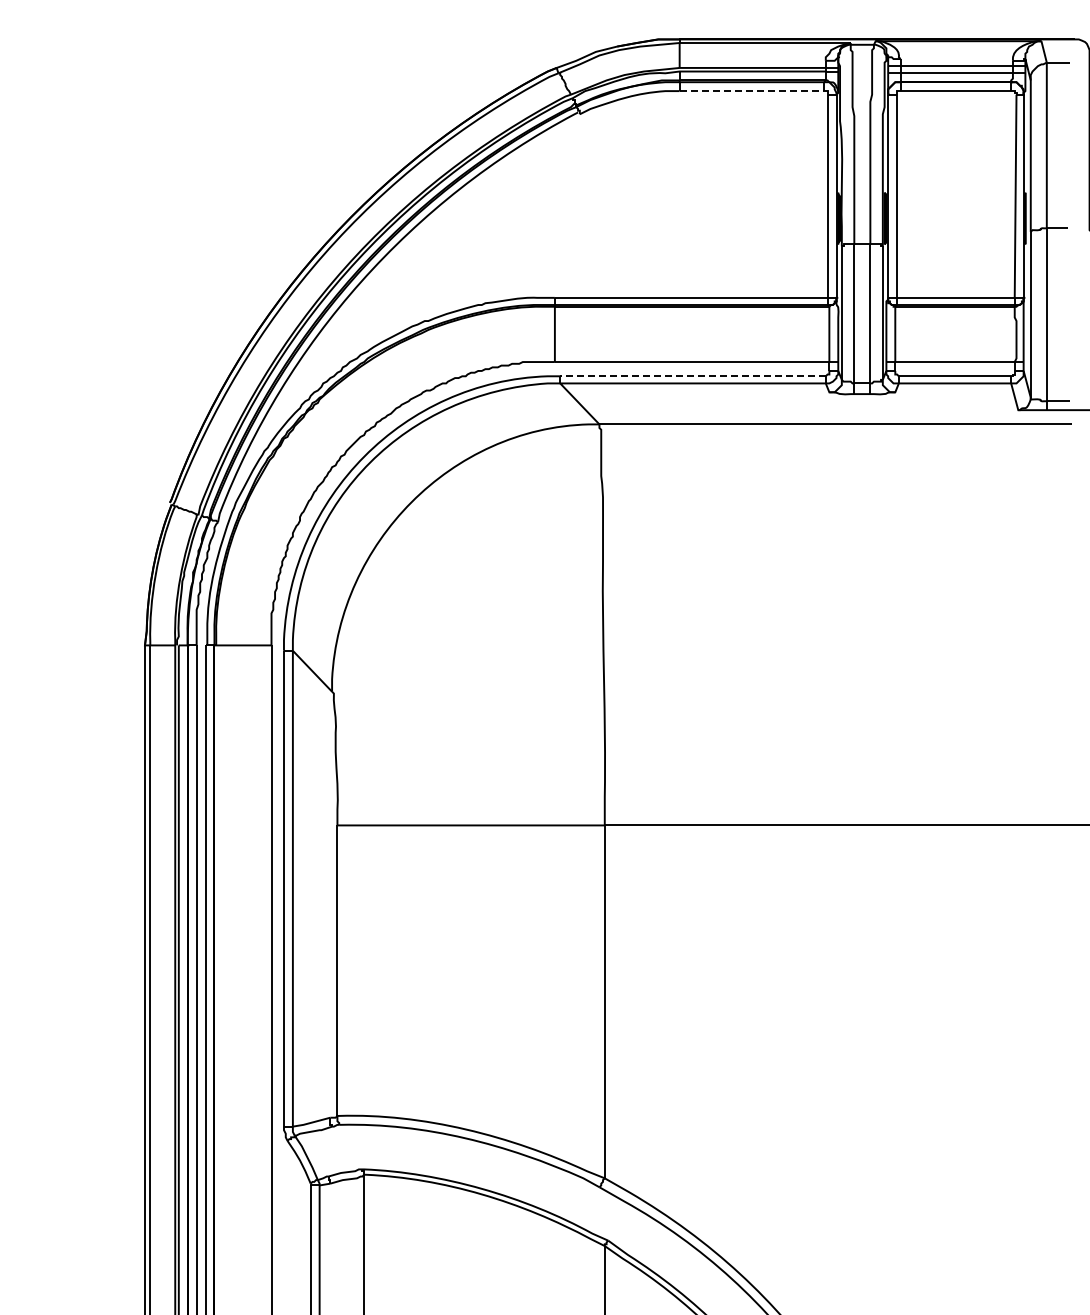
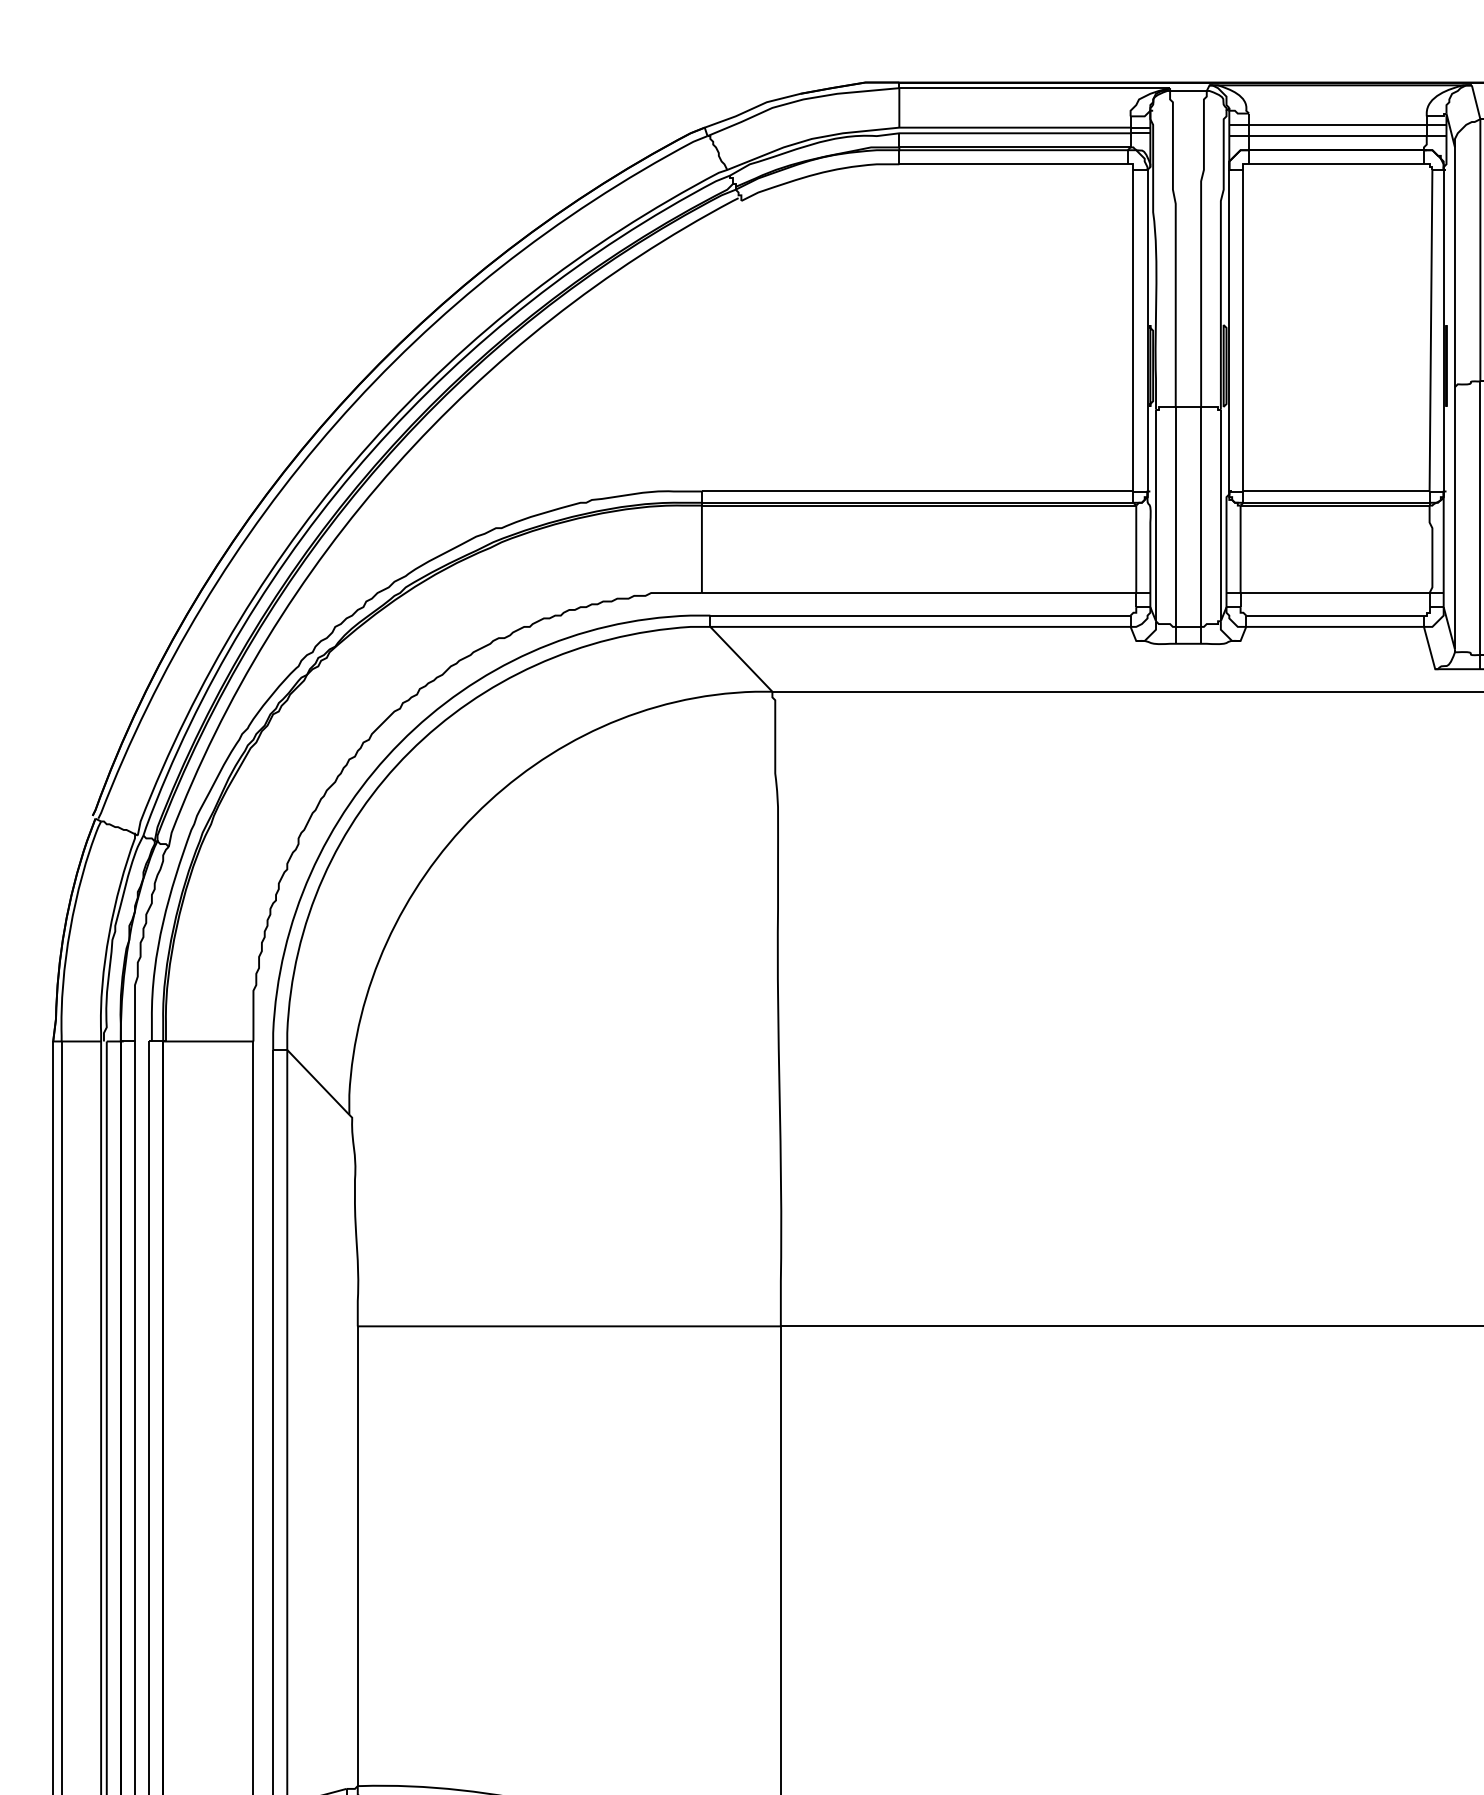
line: (752, 91) -> (1014, 164), dashed -> solid
line: (693, 376) -> (921, 615), dashed -> solid

